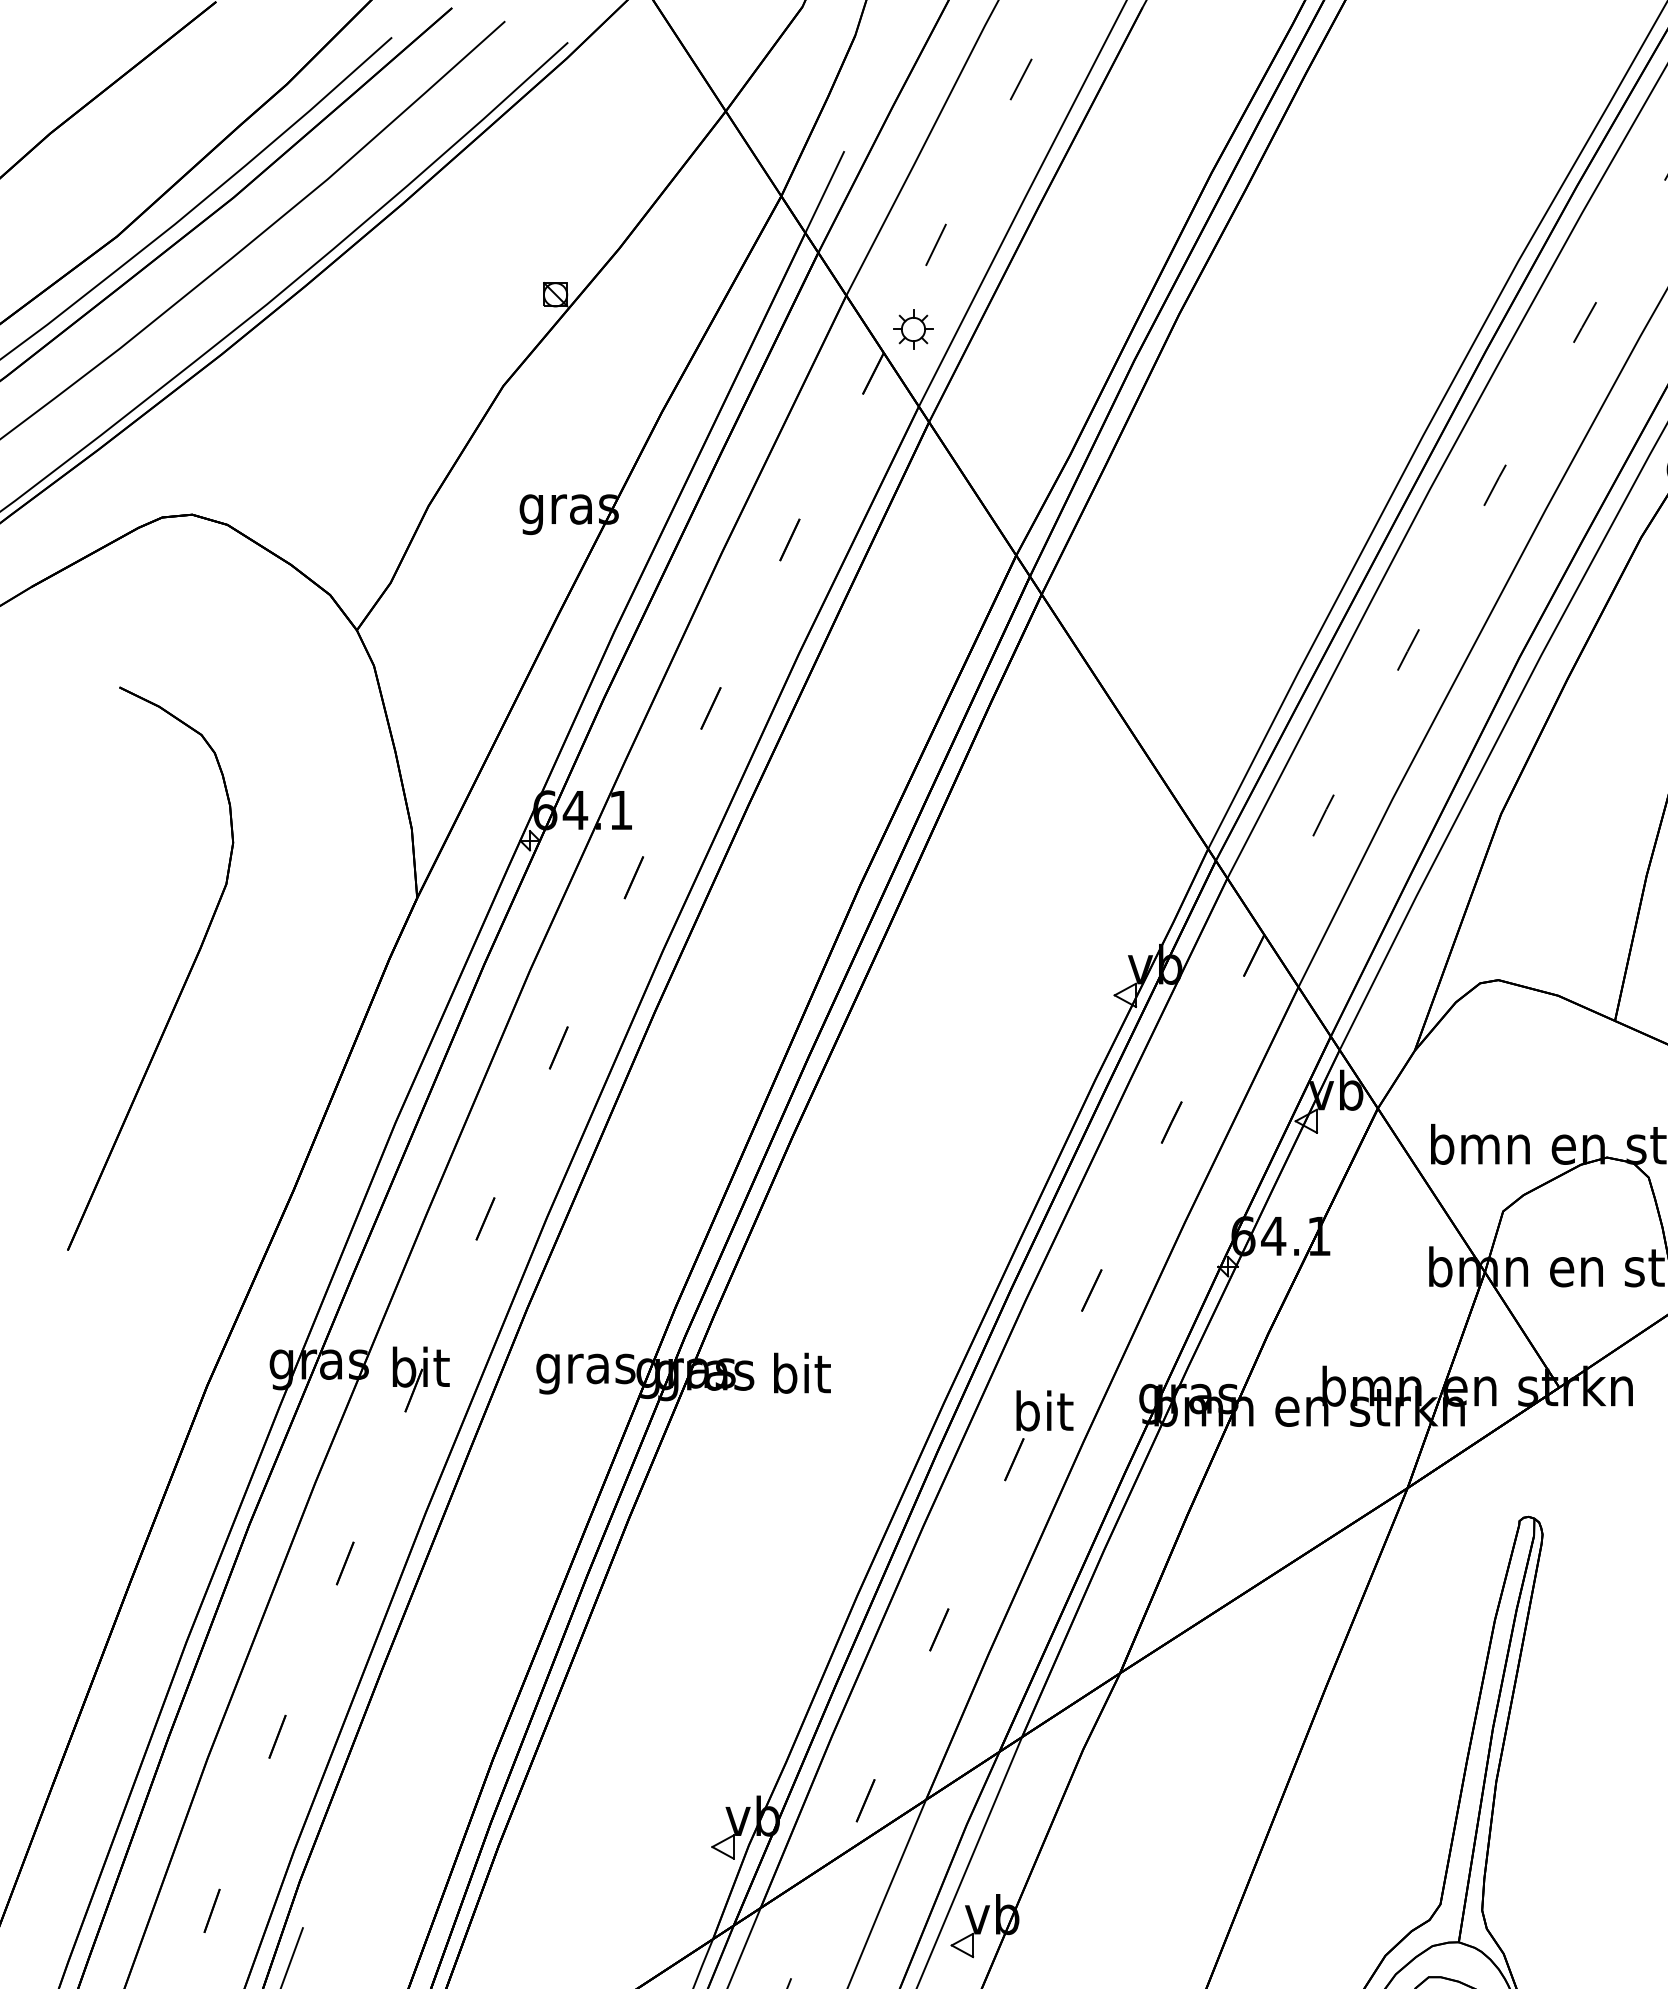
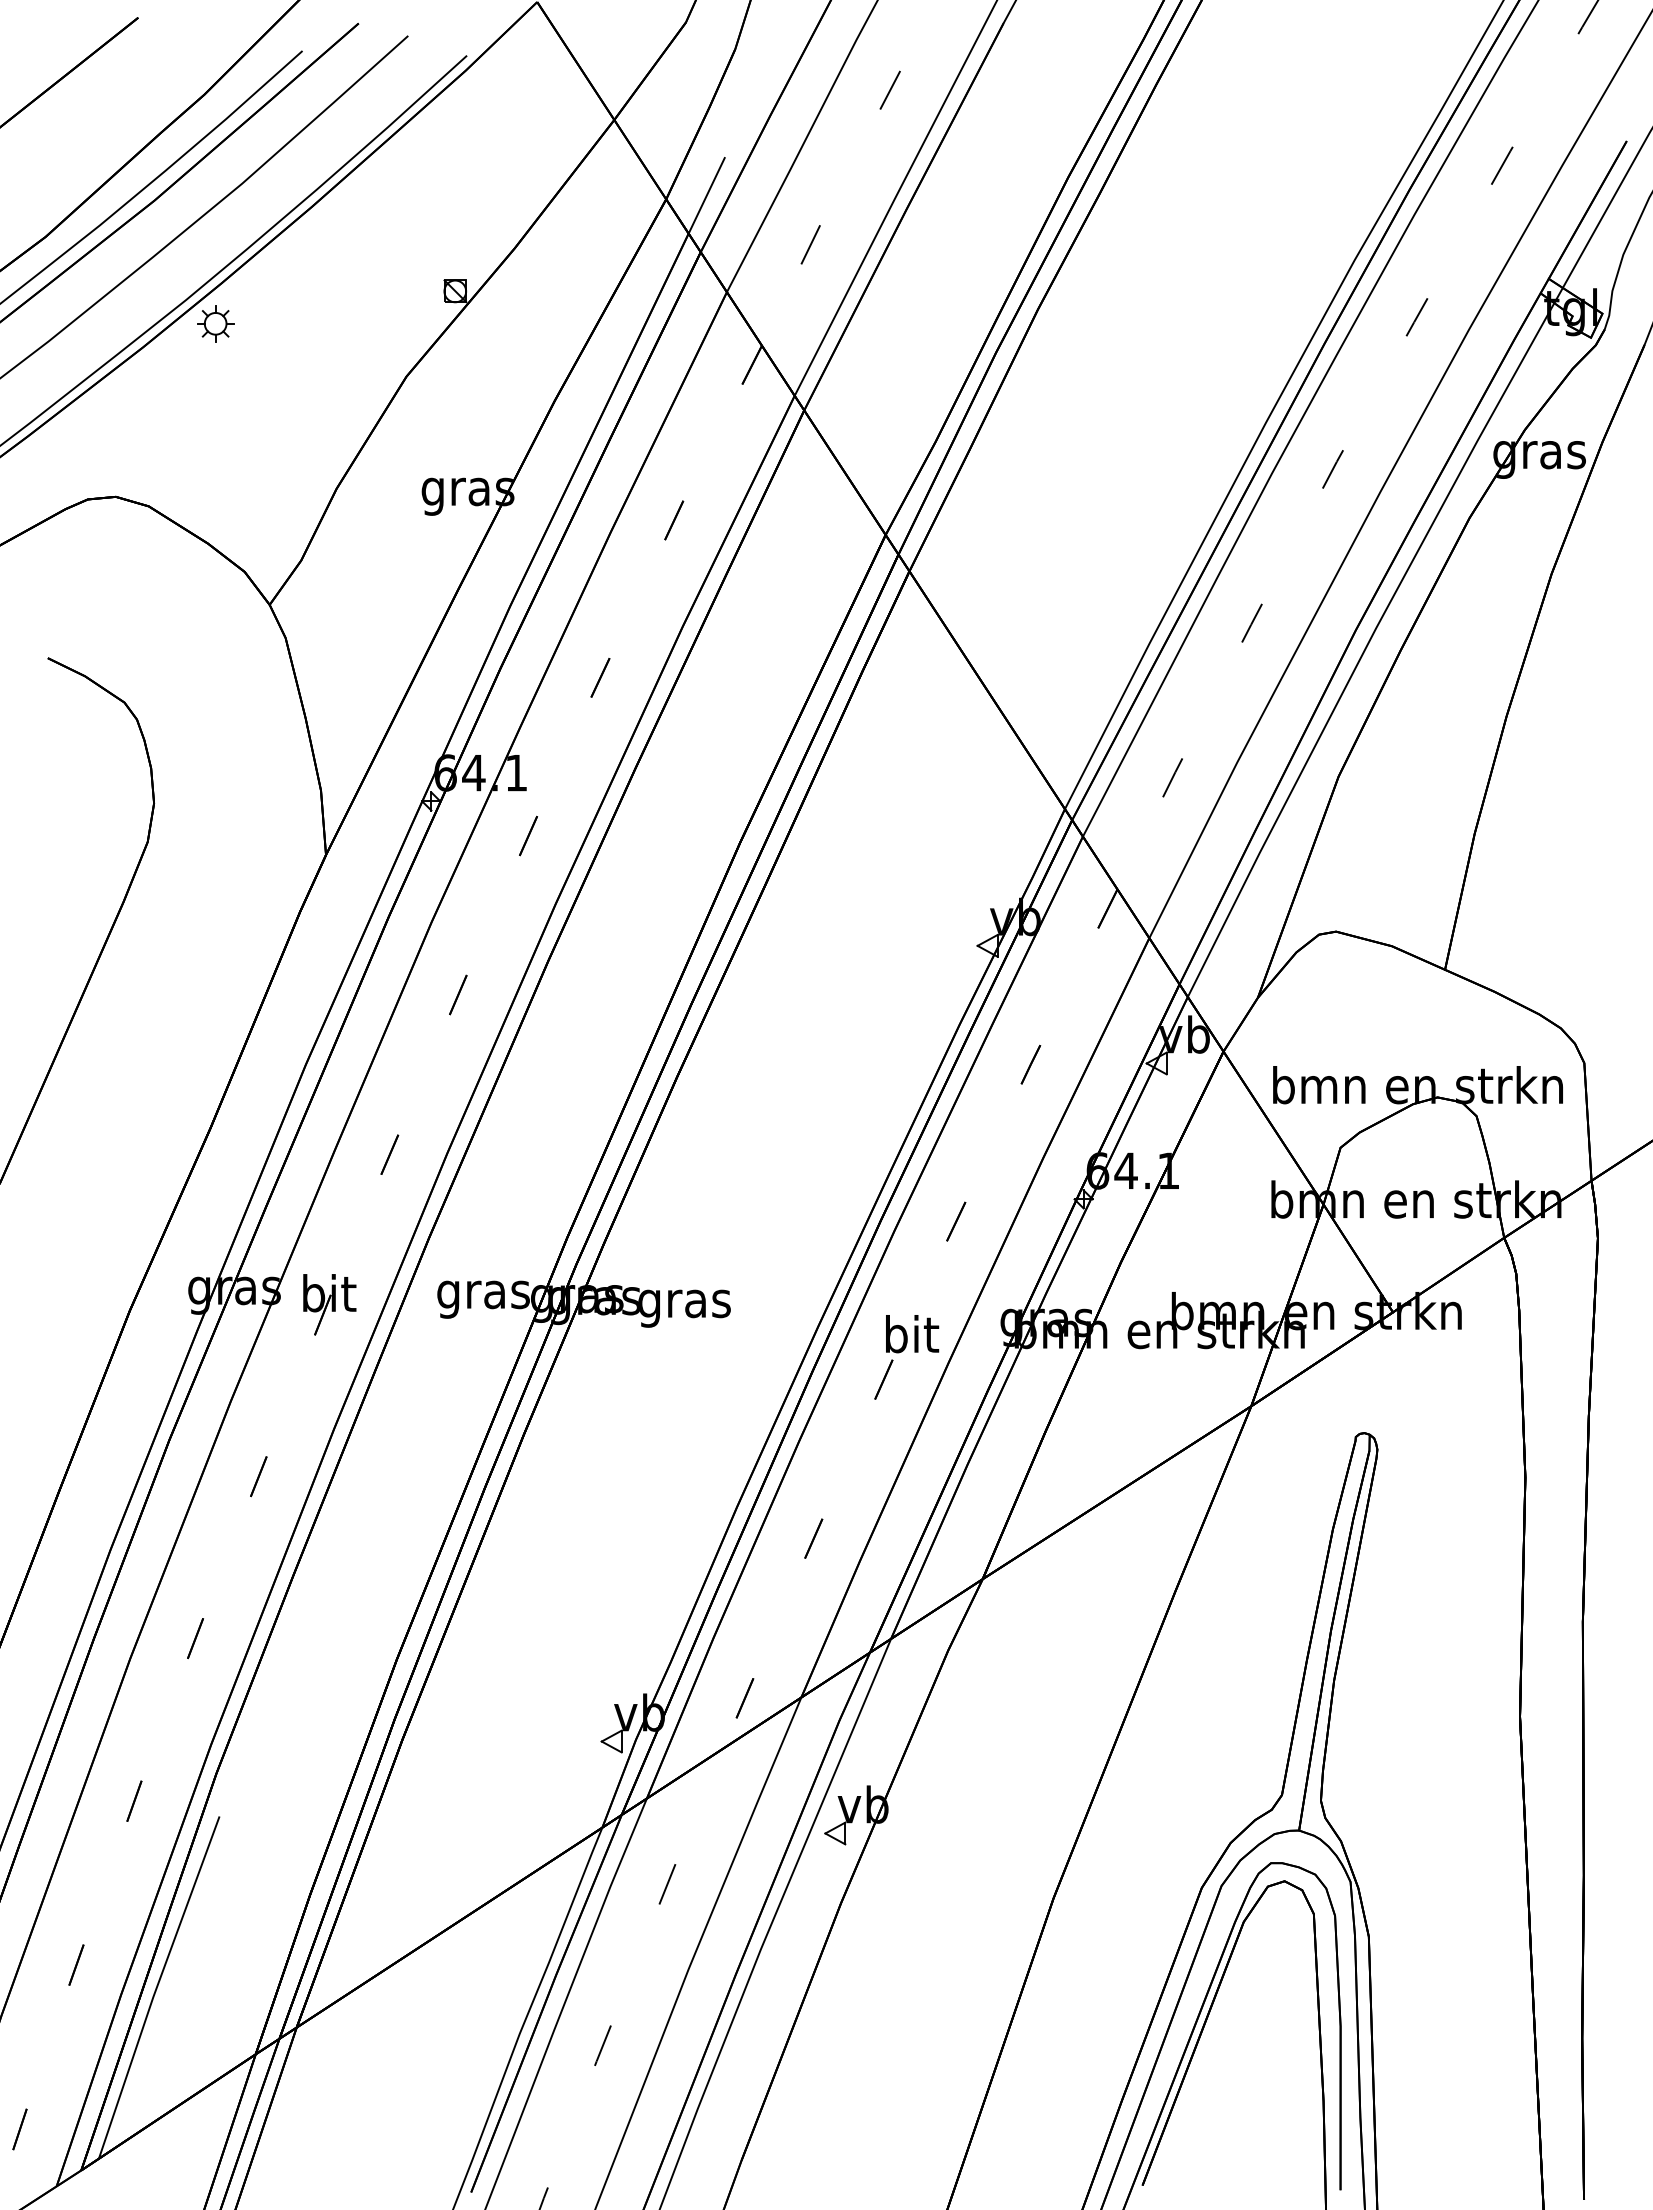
part: (913, 329) -> (215, 323), moved
text: (800, 1378) -> (684, 1303), bit -> gras

